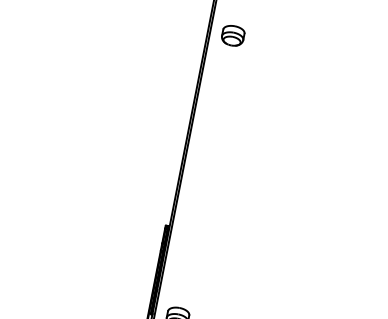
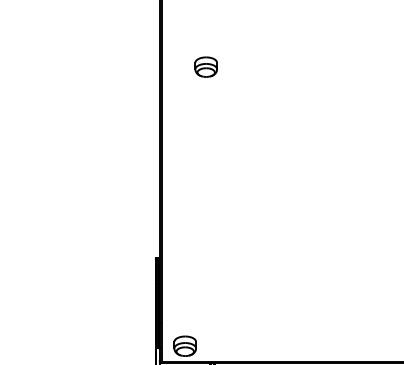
part: (232, 35) -> (205, 66), moved

